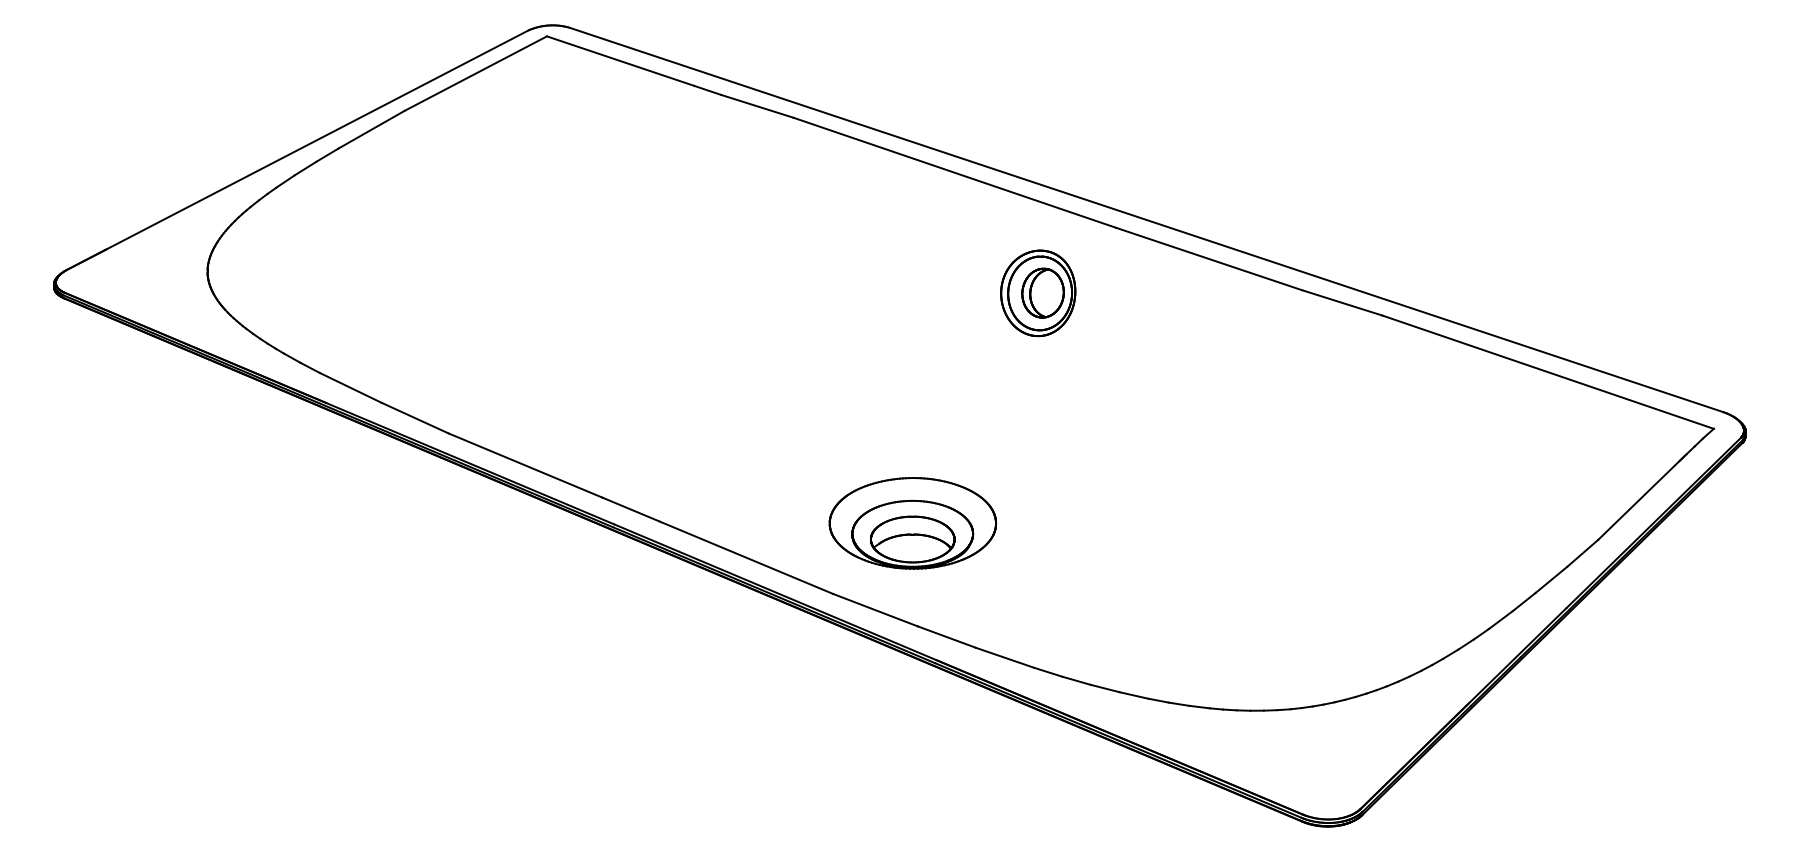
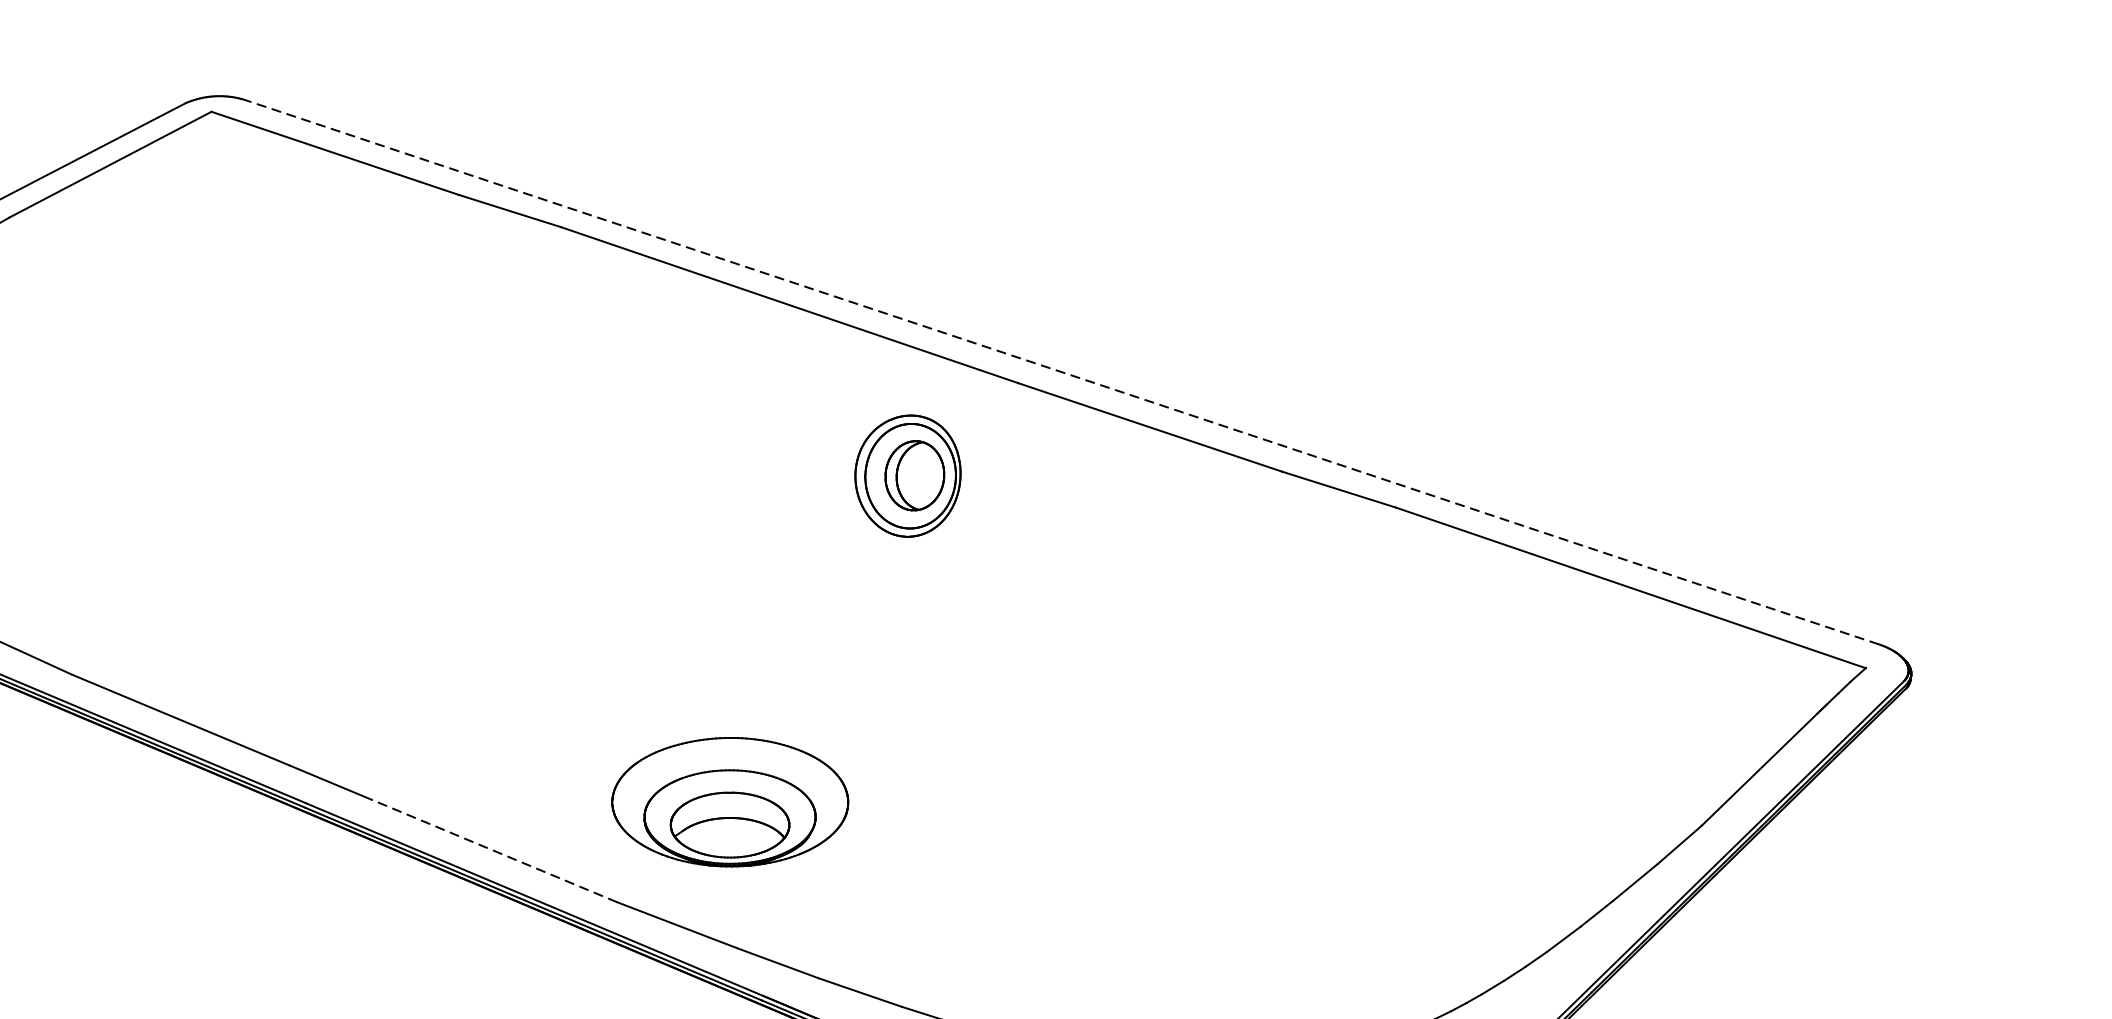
line: (1146, 219) -> (1061, 371), solid -> dashed
line: (746, 557) -> (494, 850), solid -> dashed

